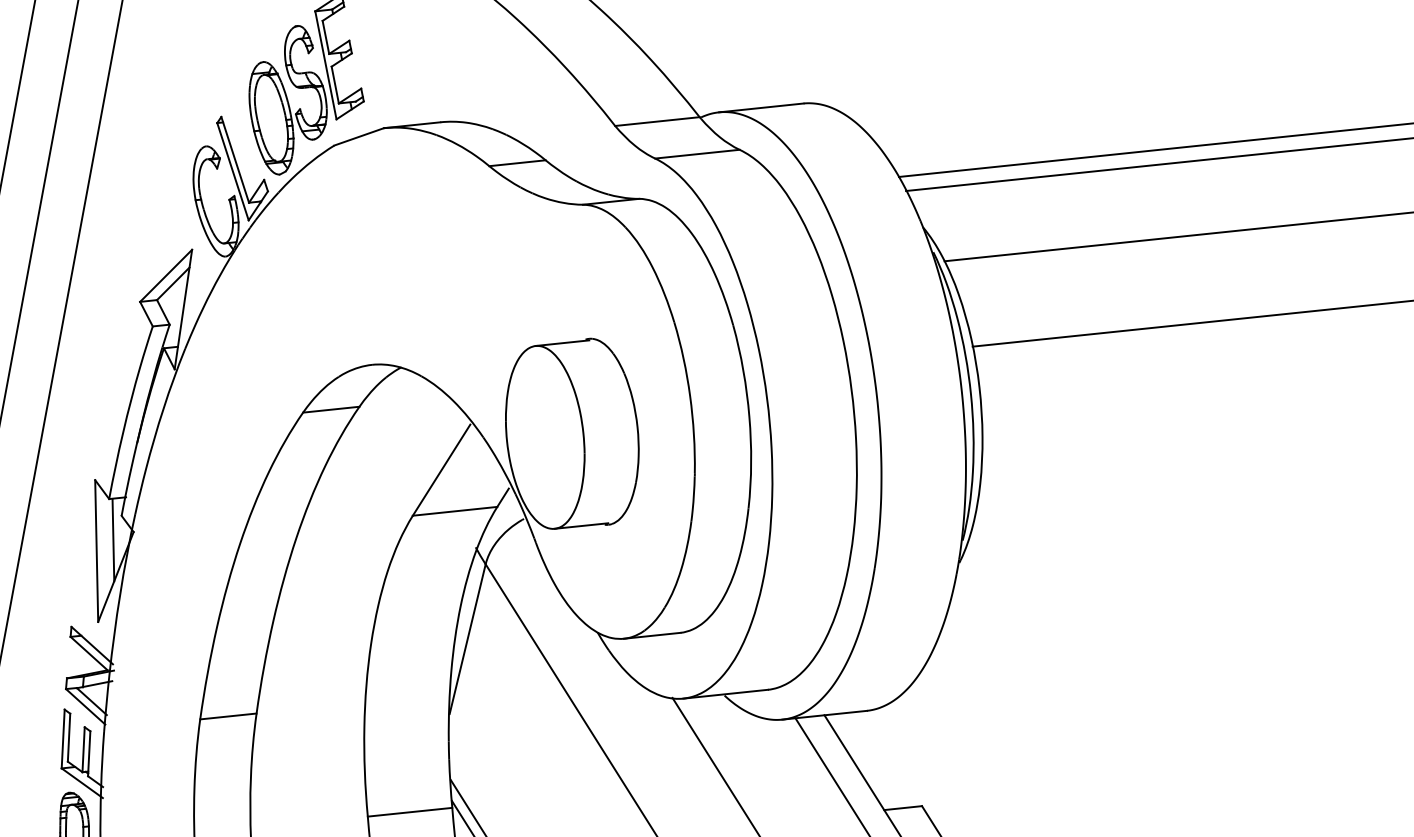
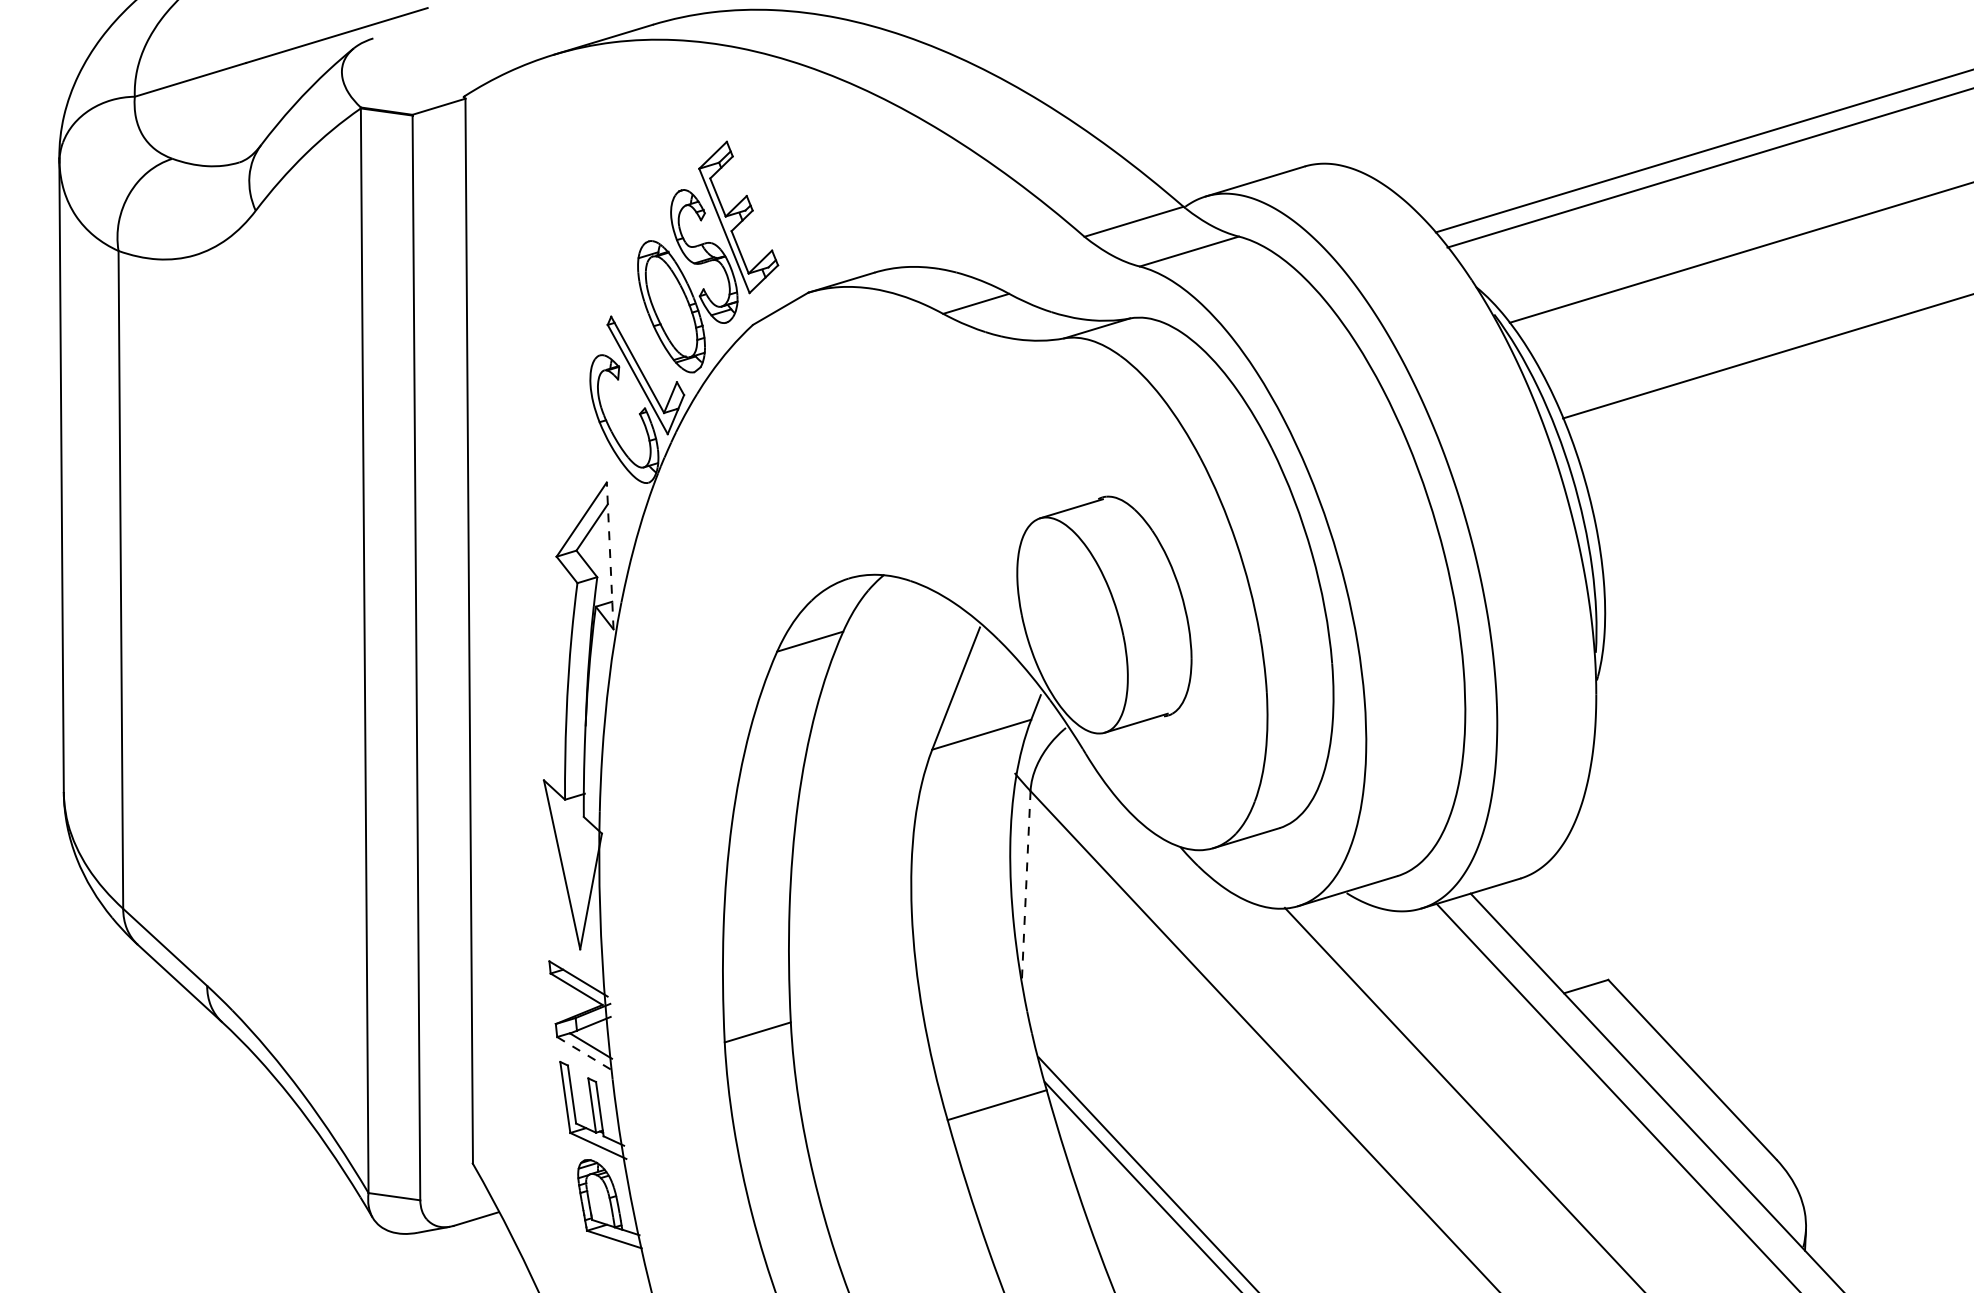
line: (183, 309) -> (610, 555), solid -> dashed
line: (113, 539) -> (579, 847), removed
line: (467, 638) -> (1026, 884), solid -> dashed
line: (86, 707) -> (585, 1054), solid -> dashed

